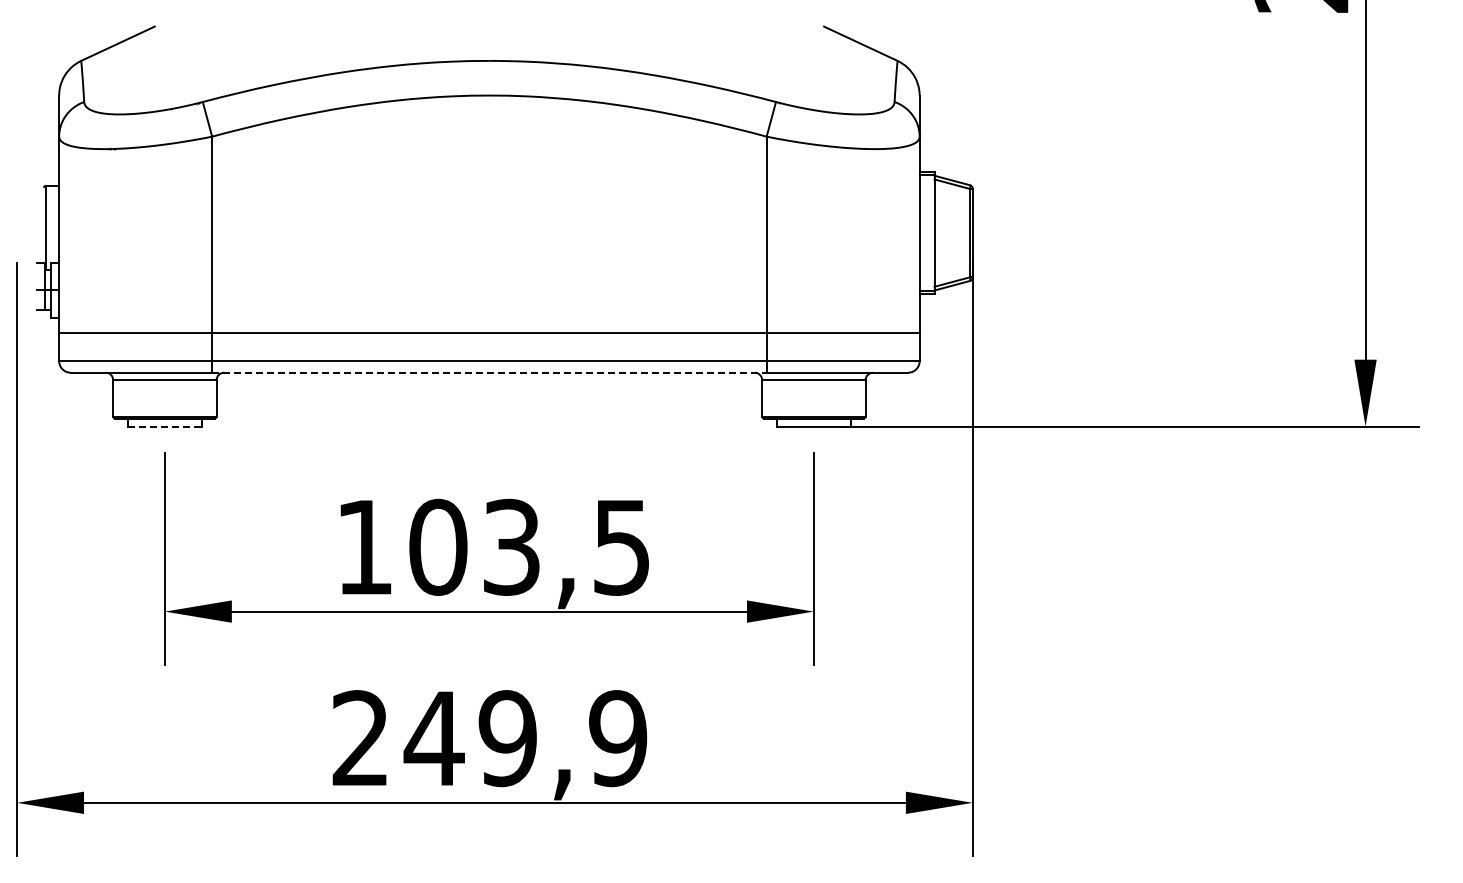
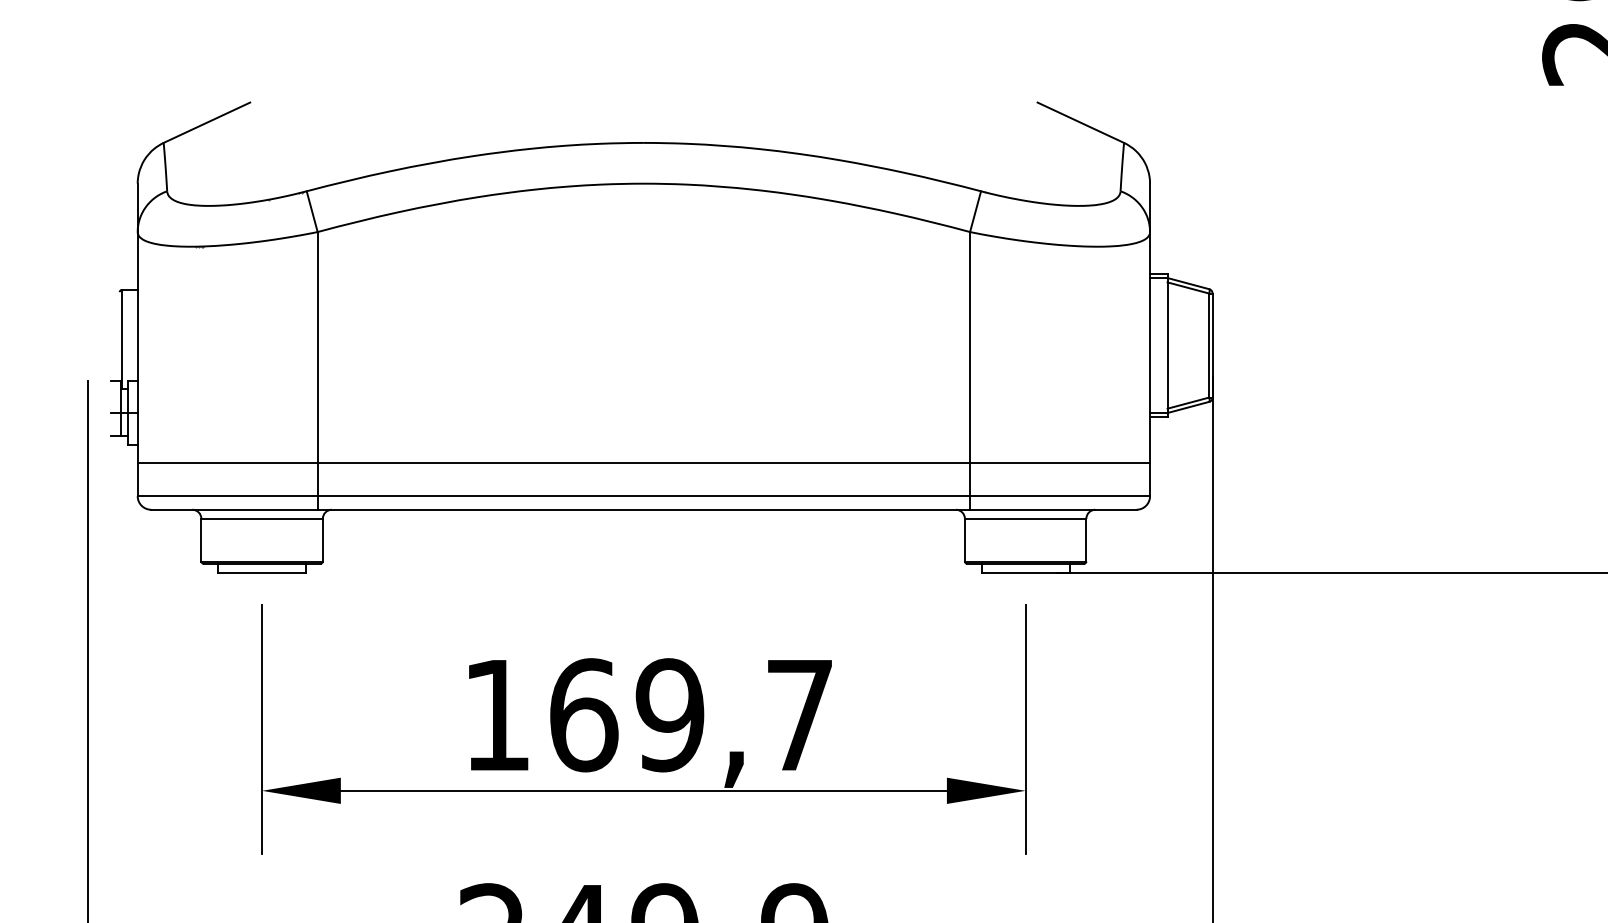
line: (489, 372) -> (643, 509), dashed -> solid
line: (165, 426) -> (262, 573), dashed -> solid
text: (529, 546) -> (691, 714), 103,5 -> 169,7

